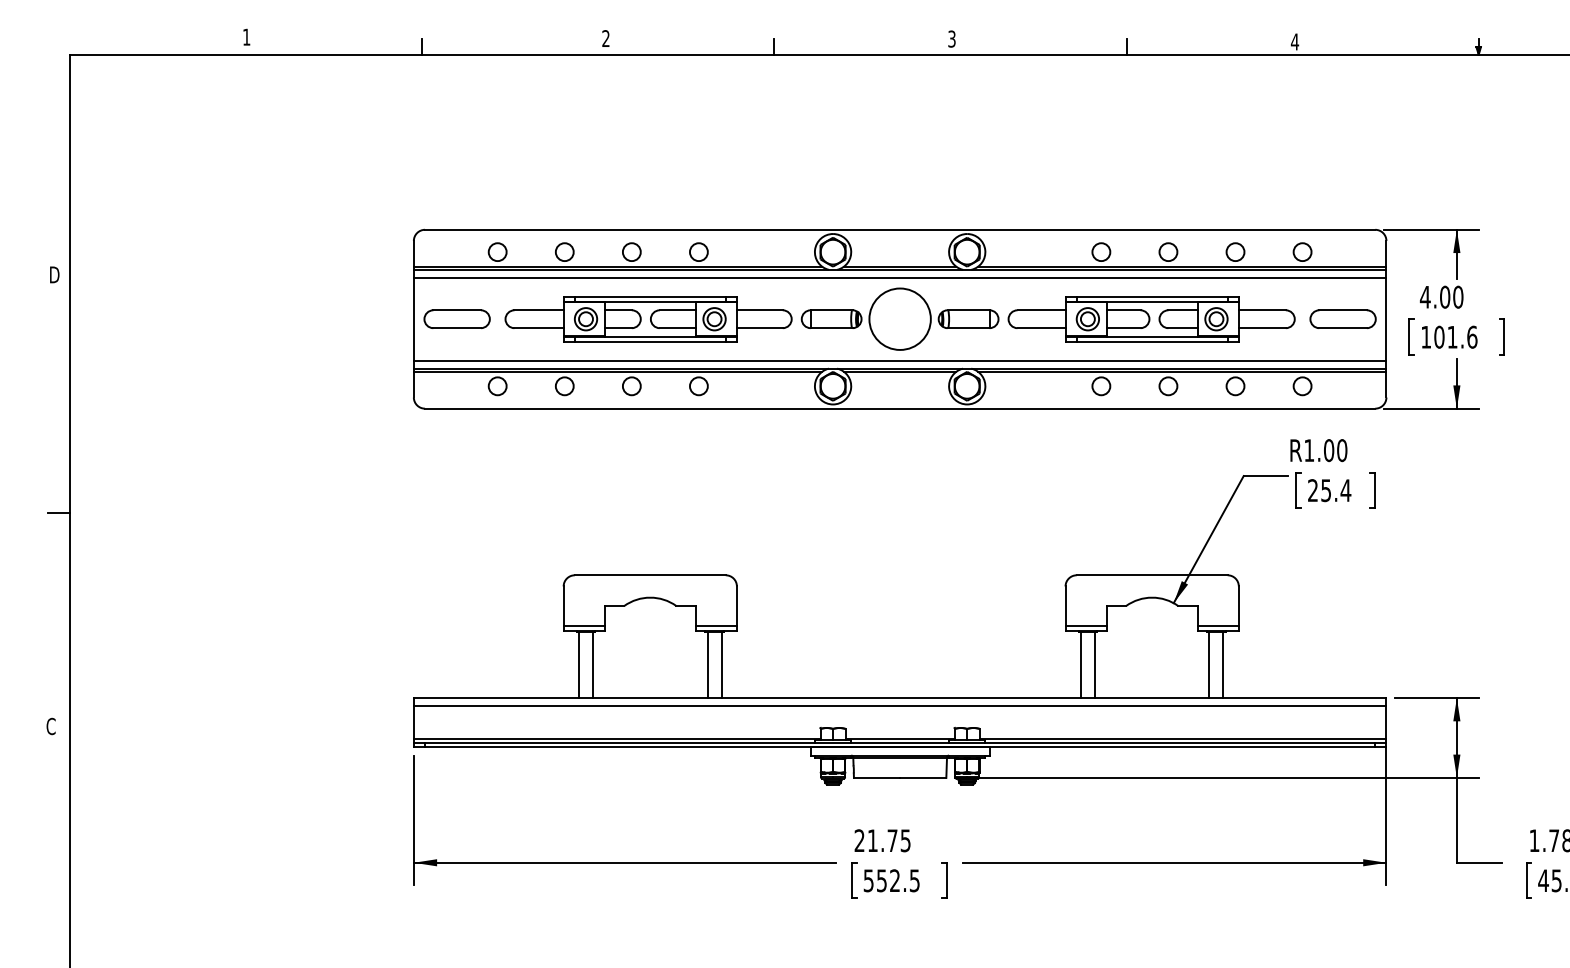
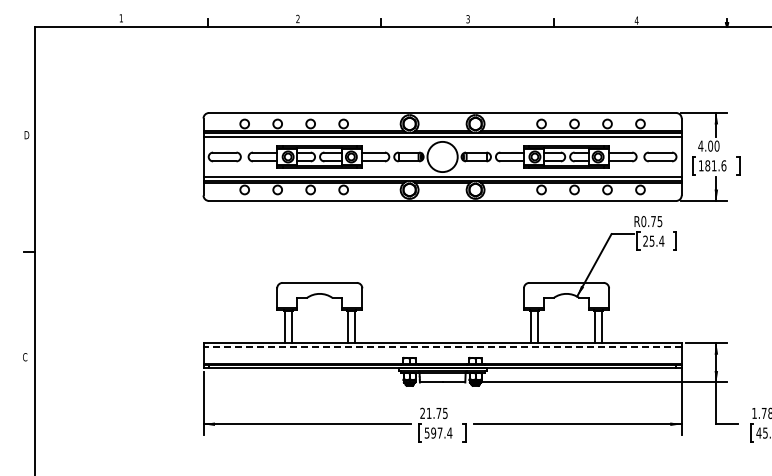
text: (1438, 336) -> (707, 165), 101.6 -> 181.6
text: (1324, 450) -> (651, 221), R1.00 -> R0.75
line: (899, 706) -> (442, 347), solid -> dashed
text: (897, 879) -> (441, 432), 552.5 -> 597.4

